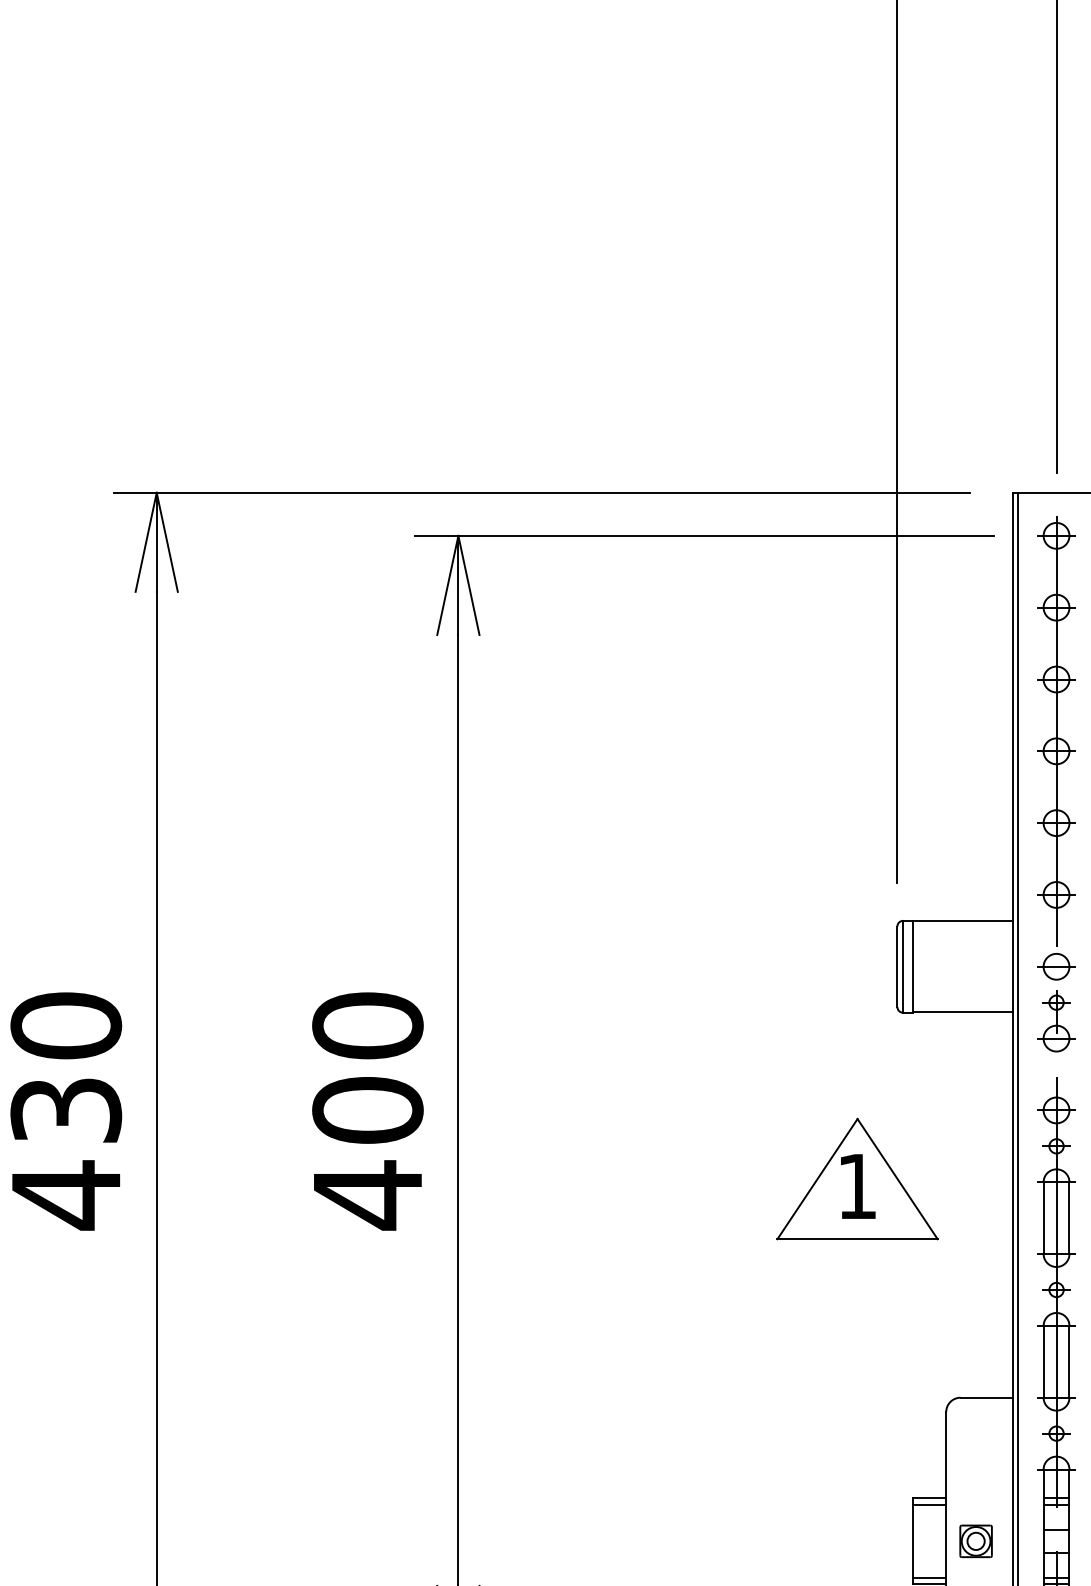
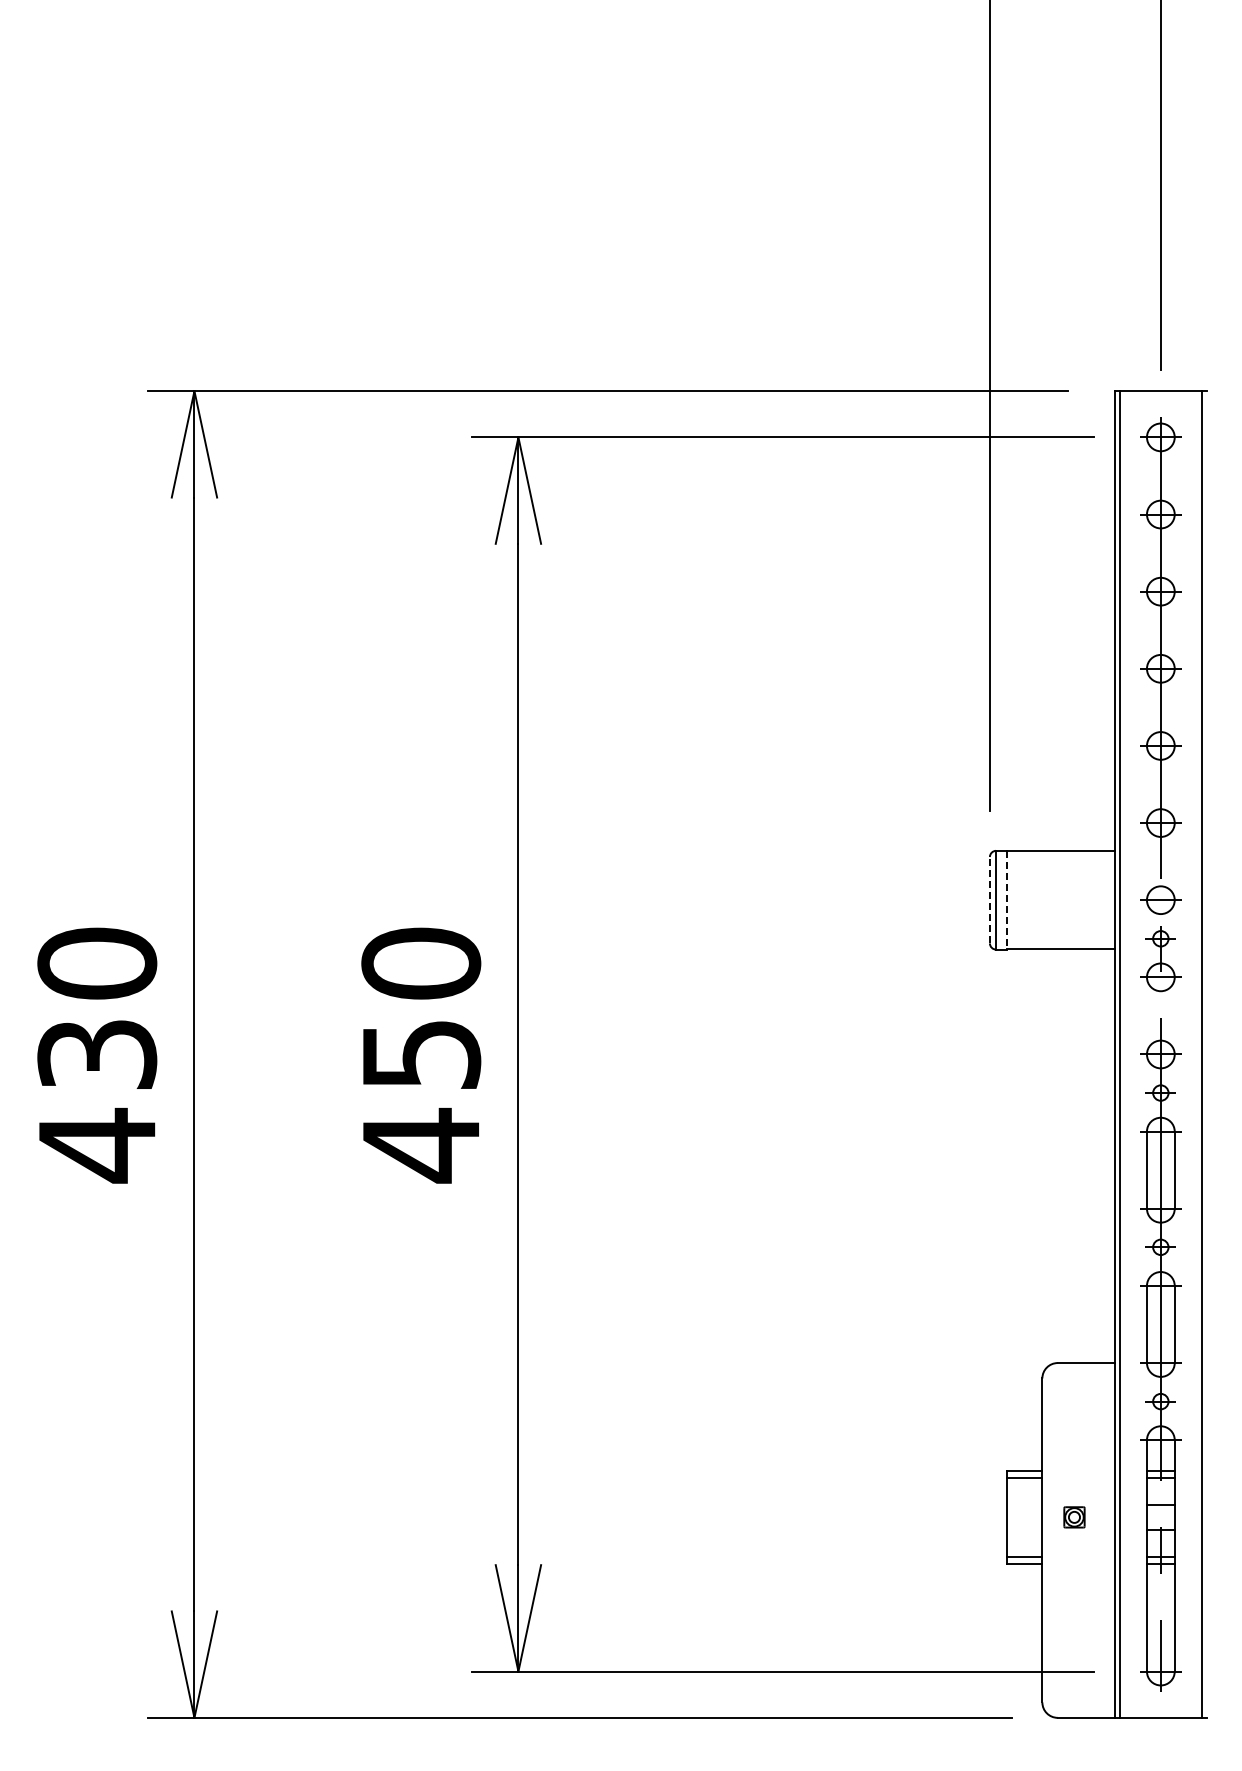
line: (896, 966) -> (989, 899), solid -> dashed
line: (912, 967) -> (1006, 900), solid -> dashed
text: (368, 1110) -> (421, 1054), 400 -> 450
part: (857, 1178) -> (947, 1127), removed
part: (976, 1541) -> (1074, 1517), size x0.6

